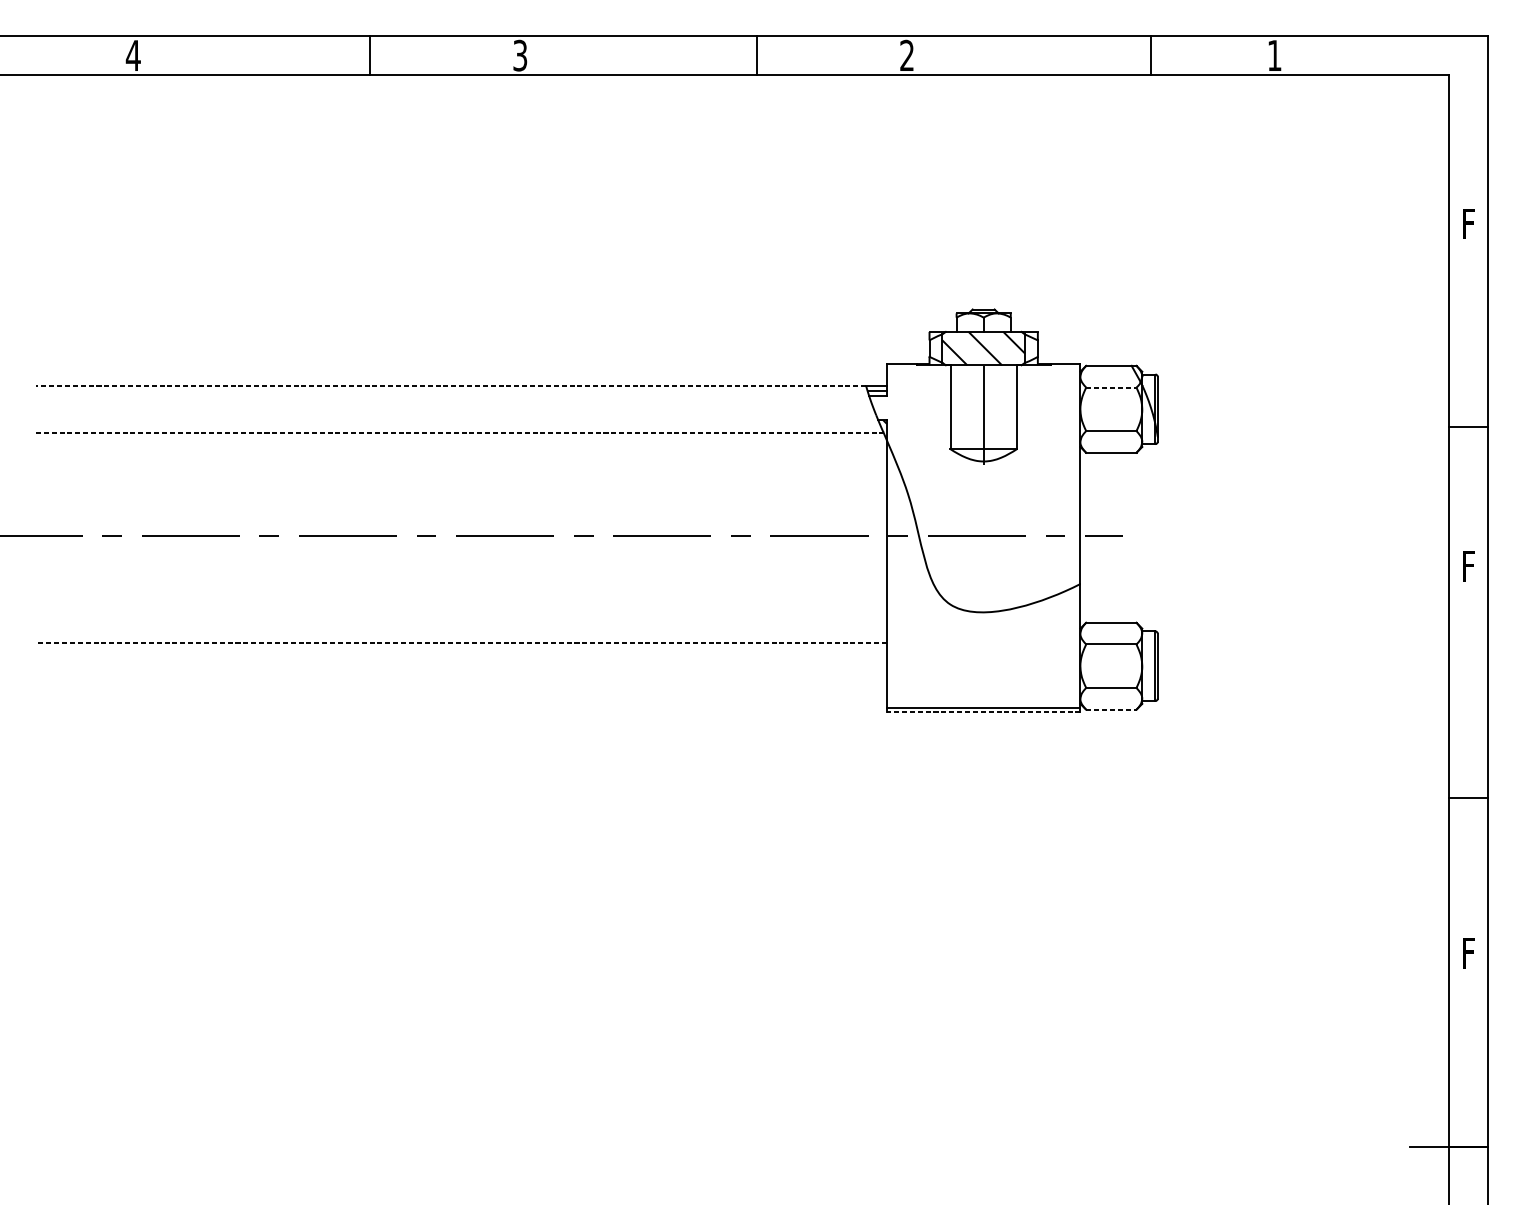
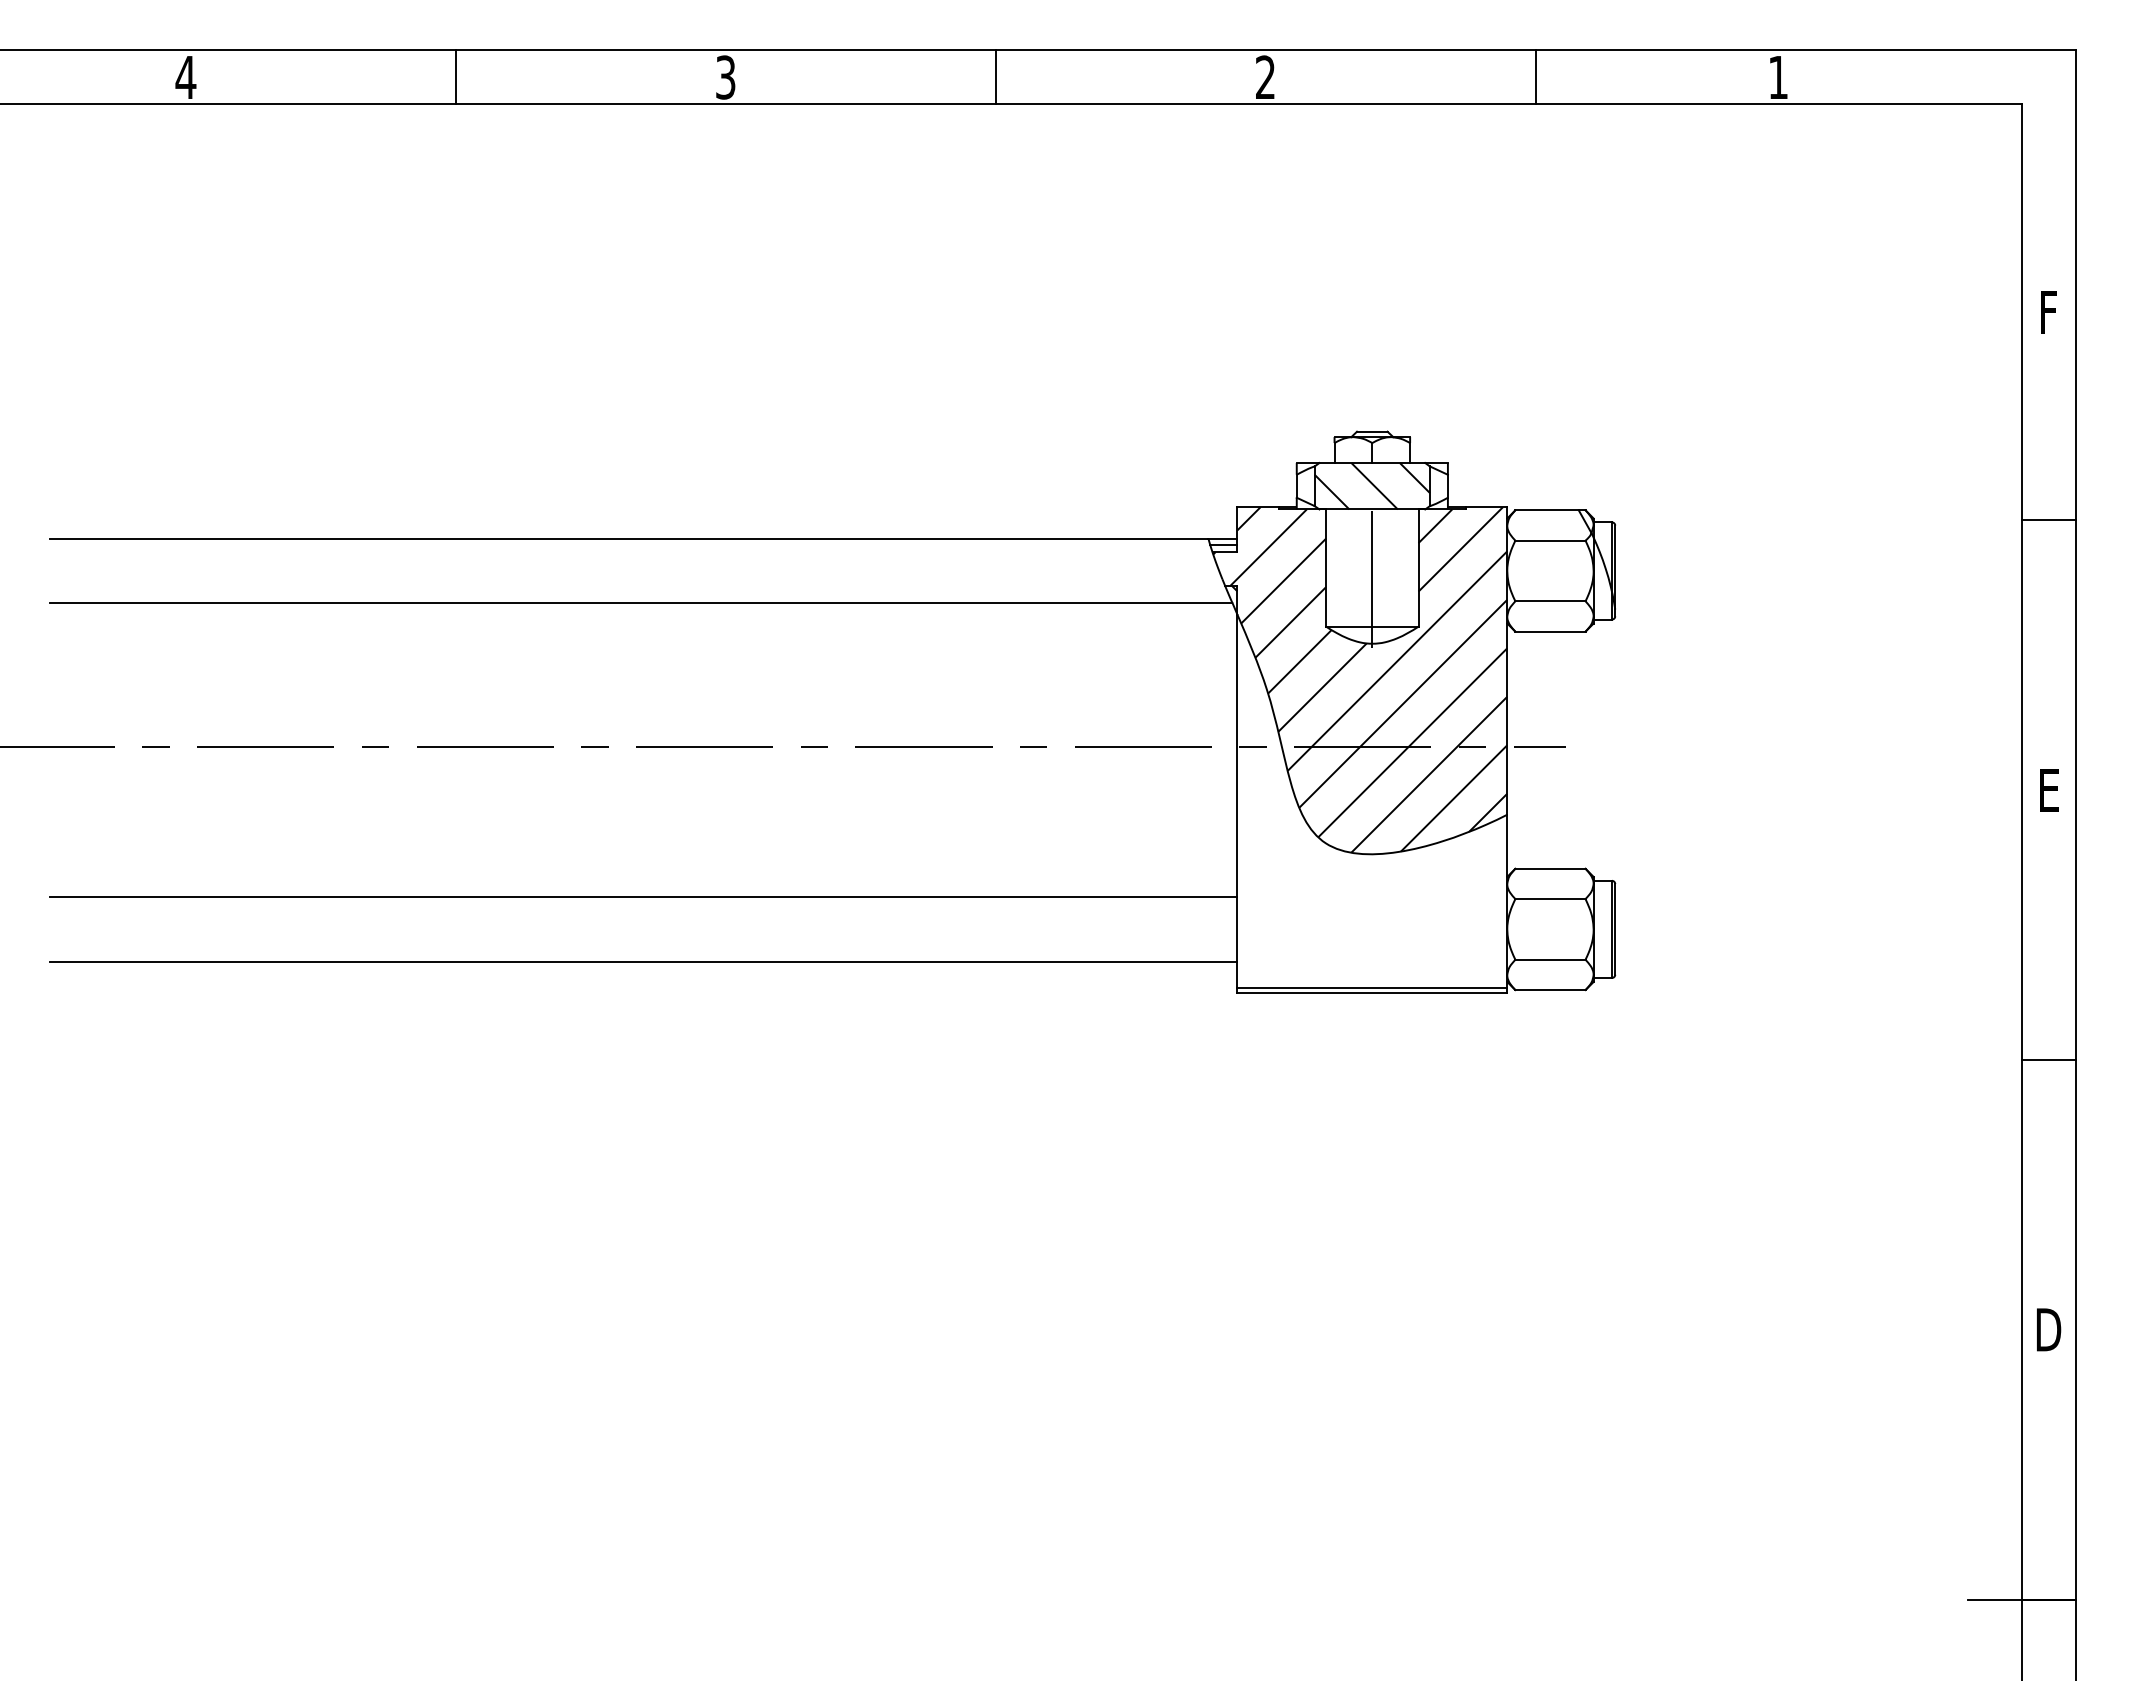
line: (369, 55) -> (456, 77), moved
line: (757, 55) -> (996, 77), moved
line: (1151, 55) -> (1536, 77), moved
line: (450, 386) -> (628, 538), dashed -> solid
line: (1111, 387) -> (1550, 540), dashed -> solid
line: (1468, 426) -> (2048, 520), moved
line: (459, 432) -> (641, 603), dashed -> solid
hatch: (975, 487) -> (1360, 679), added
text: (1469, 566) -> (2049, 790), F -> E
line: (461, 643) -> (643, 897), dashed -> solid
line: (461, 689) -> (643, 961), added
line: (1111, 710) -> (1550, 990), dashed -> solid
line: (983, 712) -> (1372, 993), dashed -> solid
line: (1468, 798) -> (2048, 1059), moved
text: (1468, 952) -> (2048, 1329), F -> D

